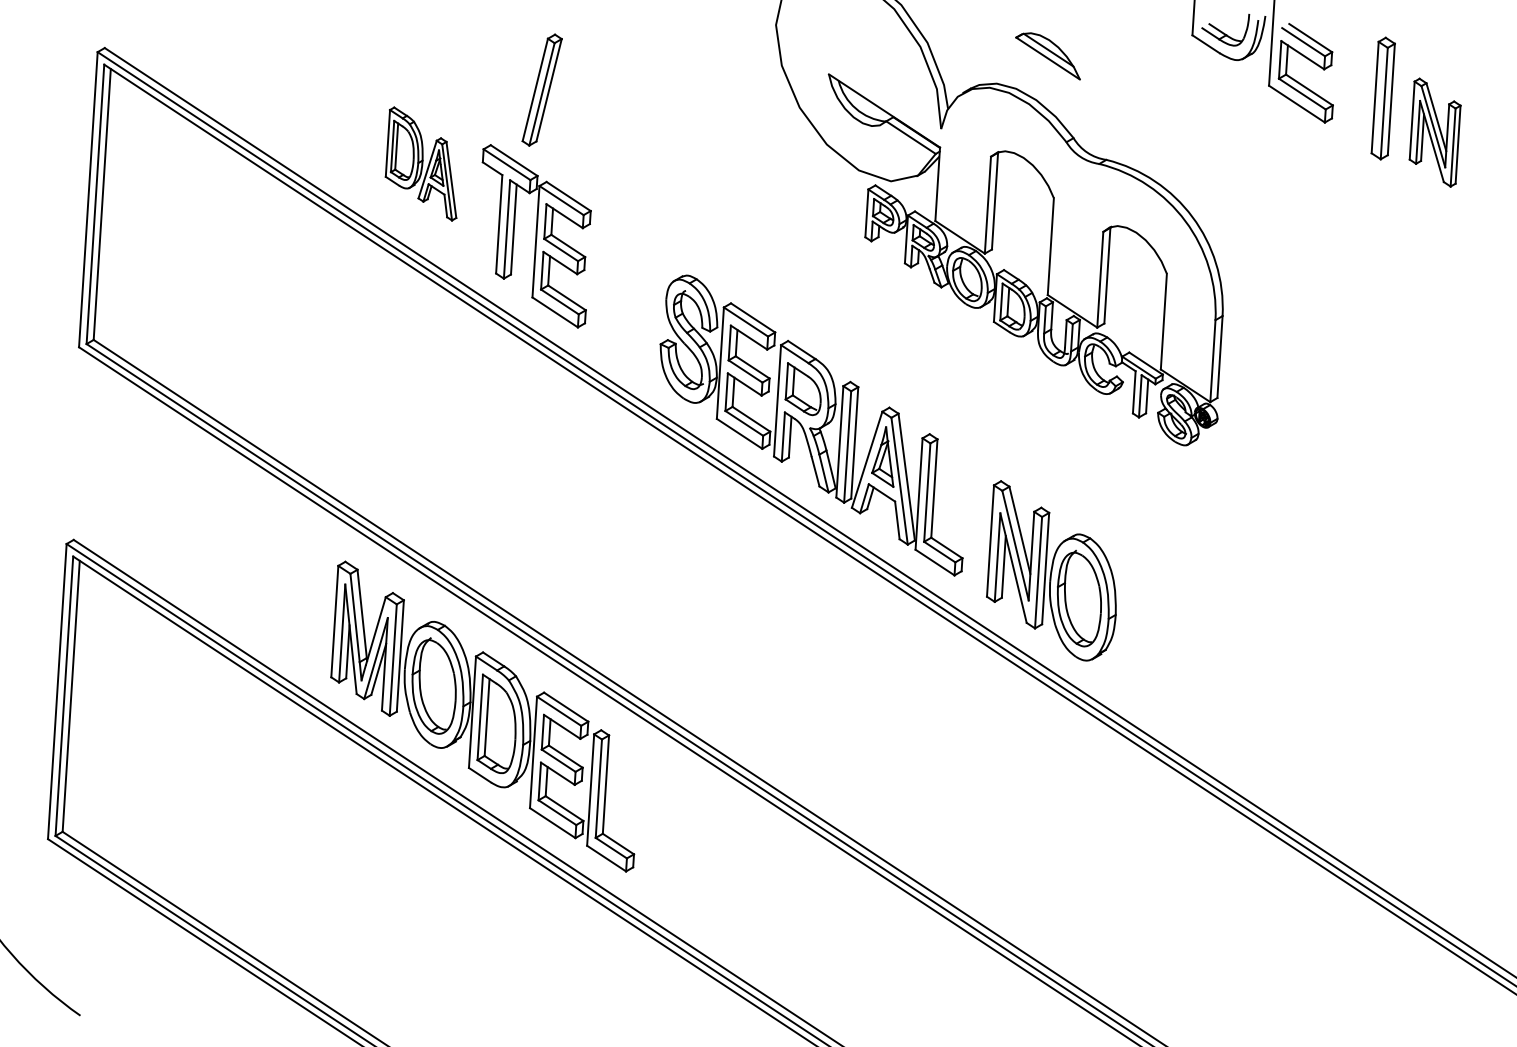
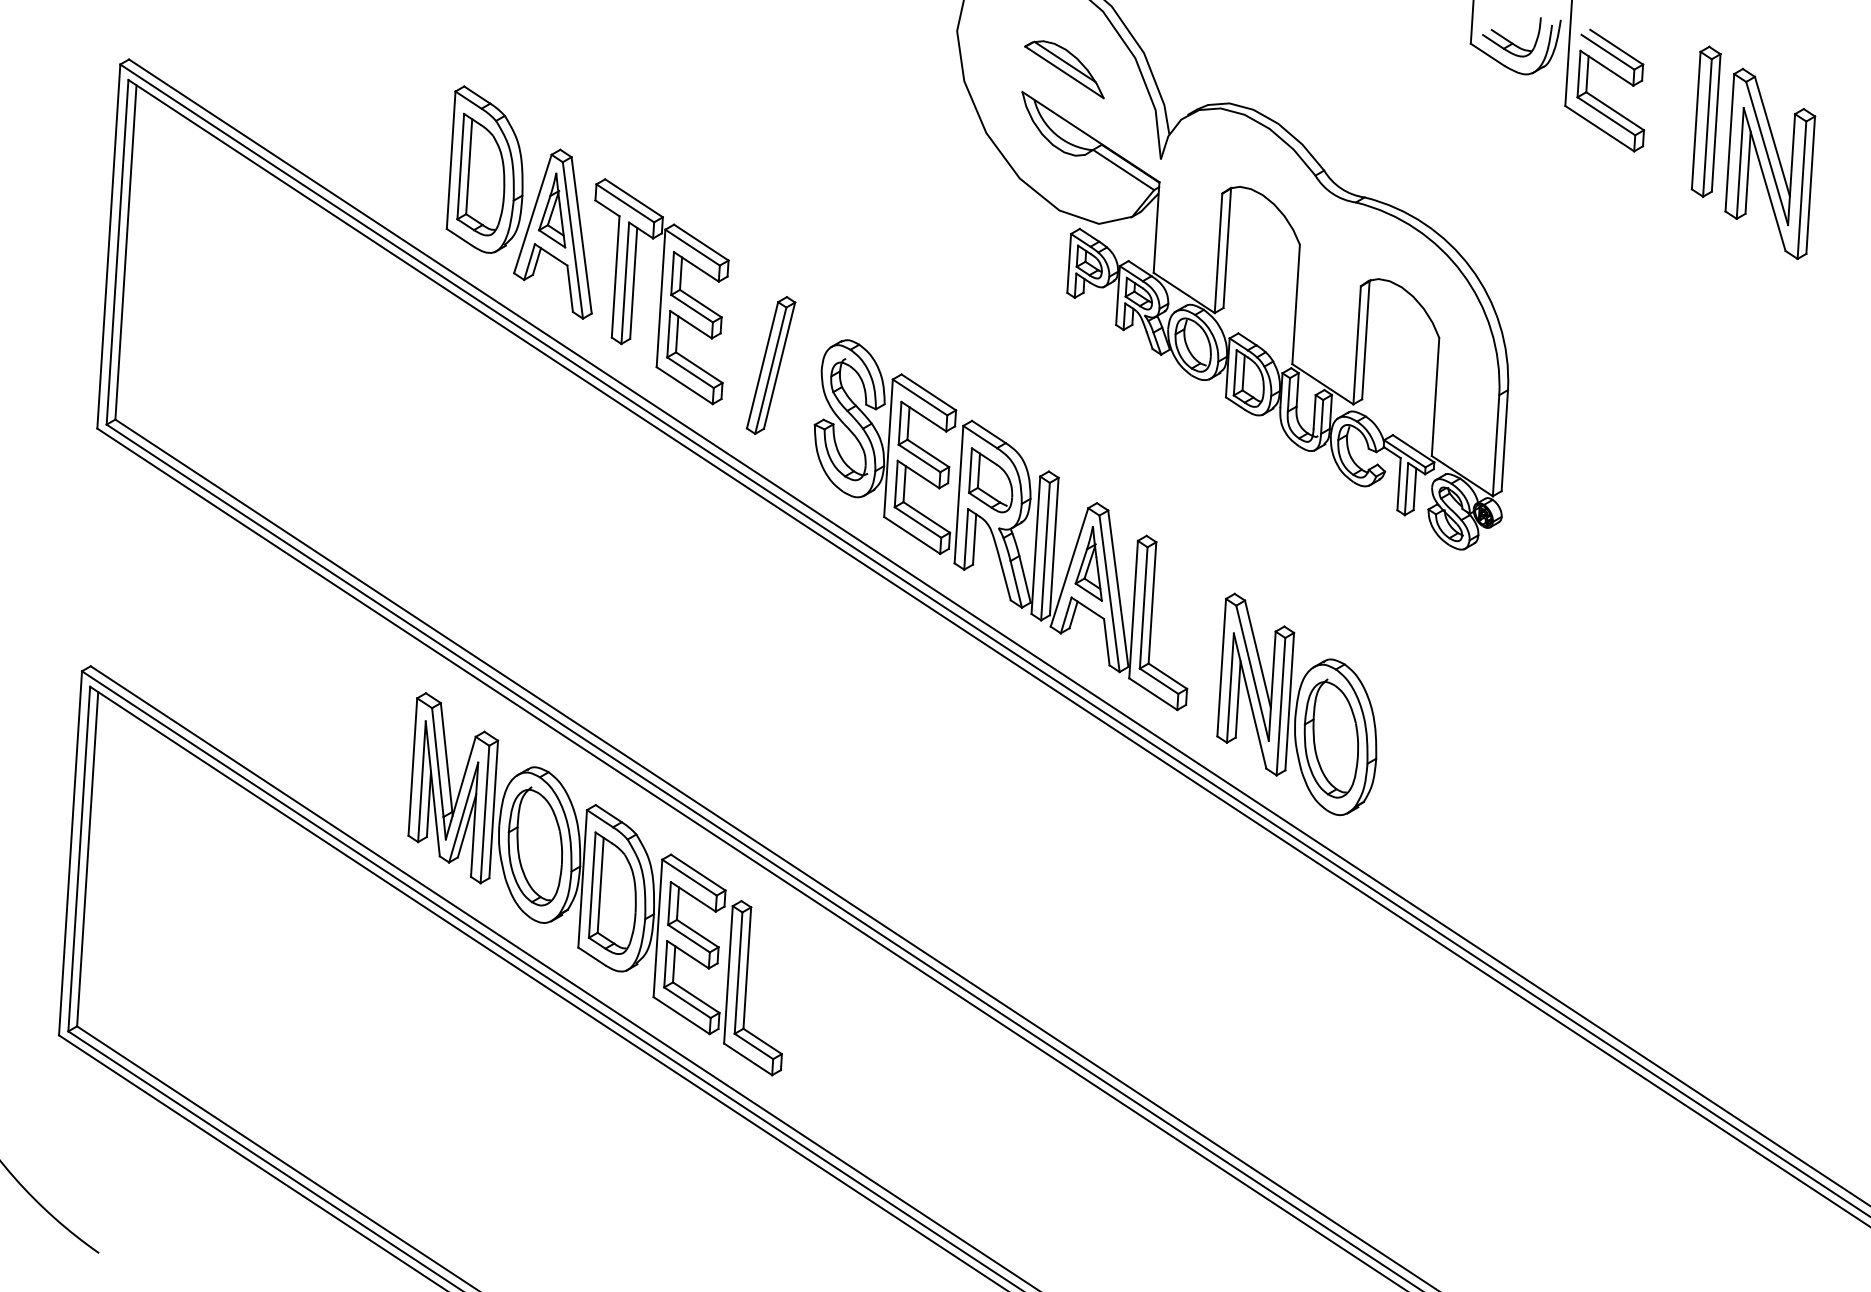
part: (1047, 56) -> (1063, 69), moved
part: (541, 89) -> (770, 364), moved
part: (1434, 132) -> (1769, 163), size x1.43
part: (420, 163) -> (518, 201), size x1.67

